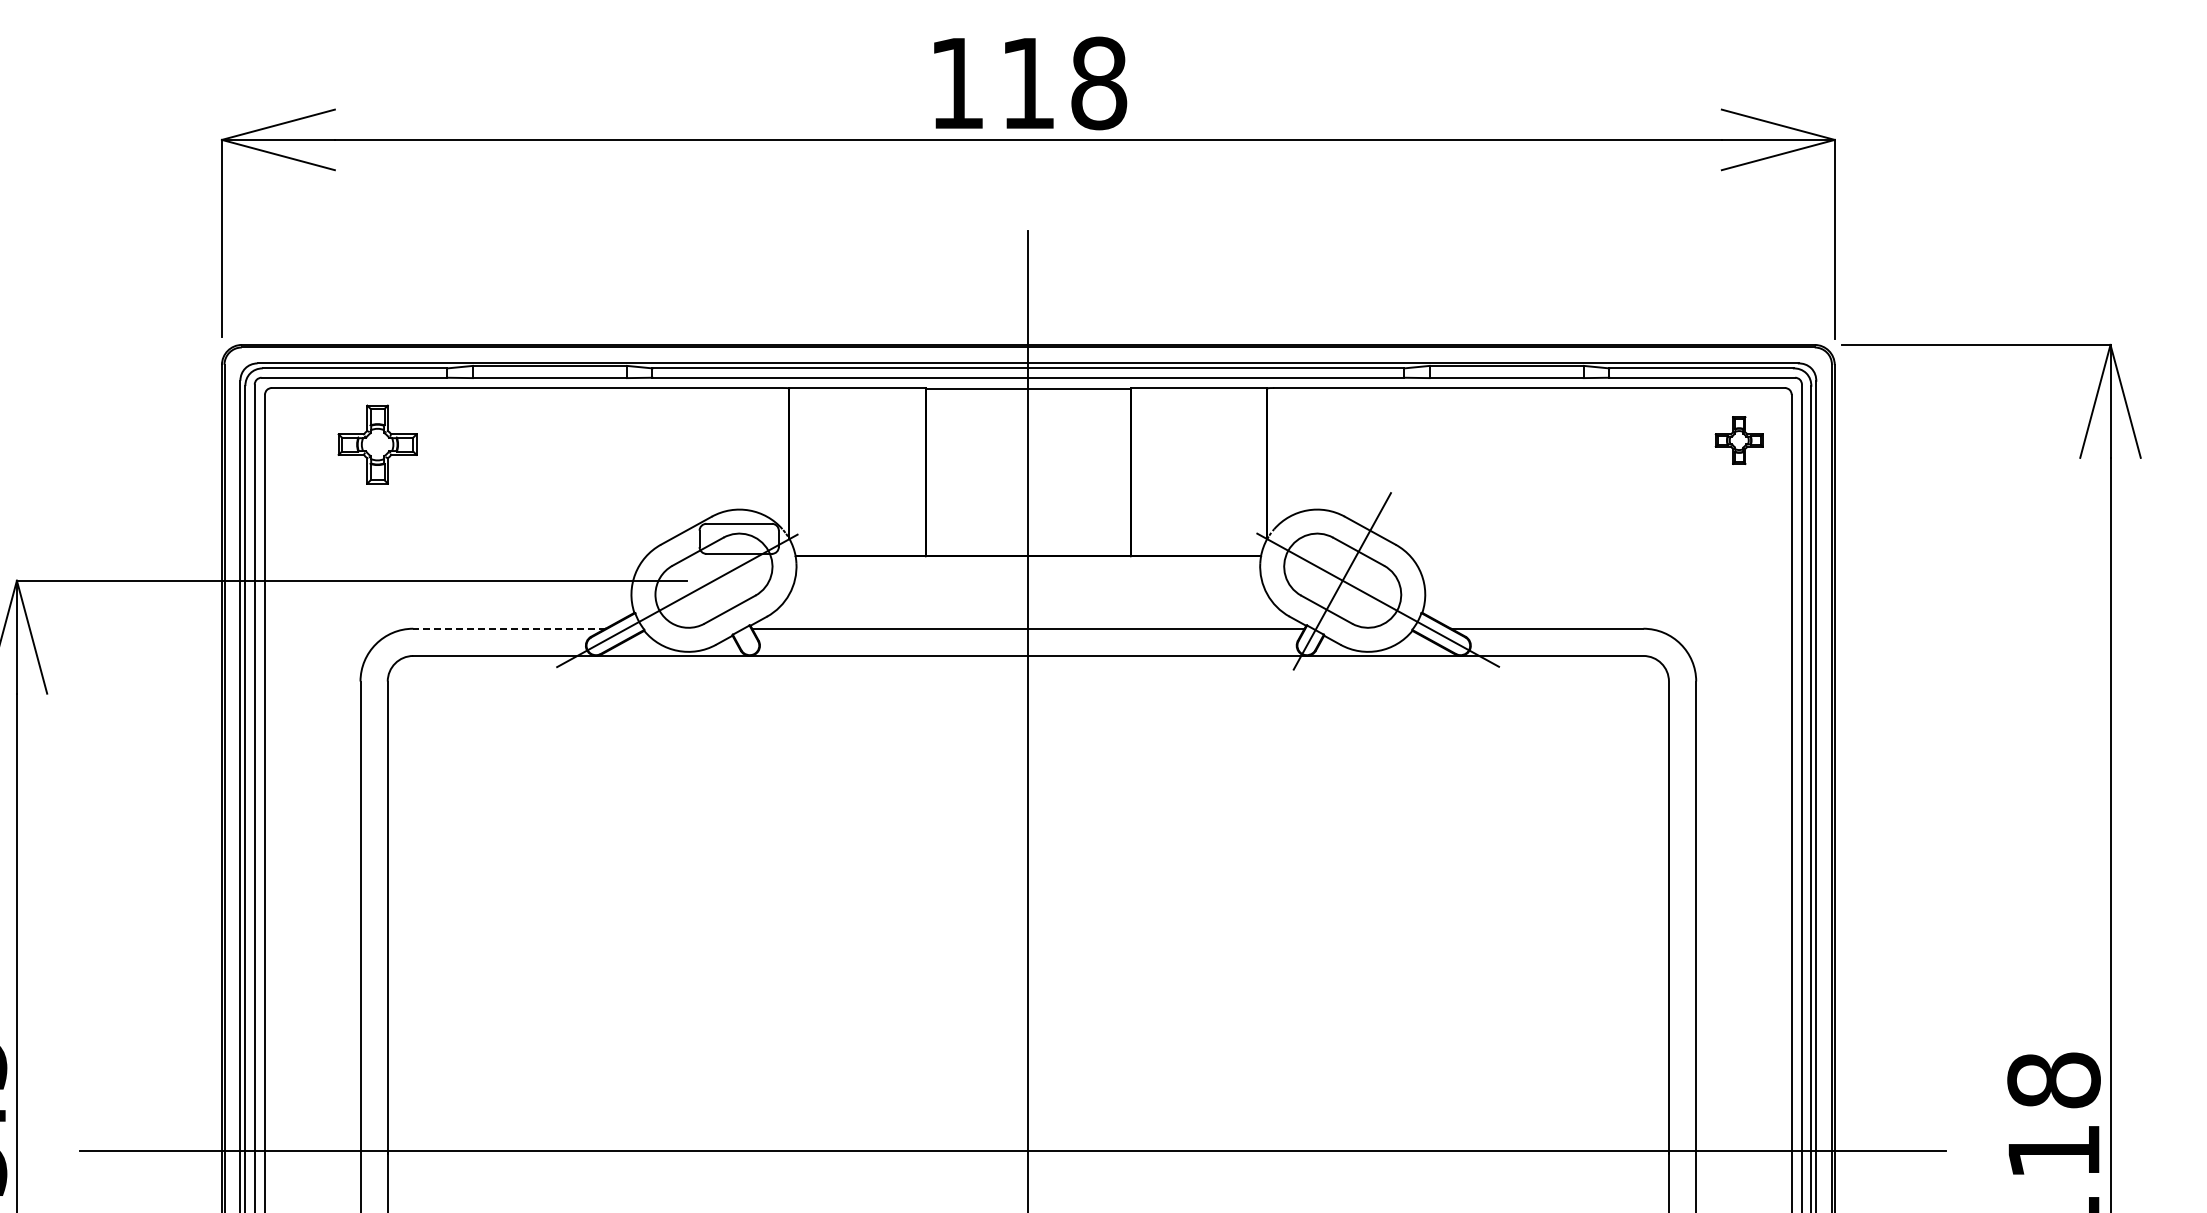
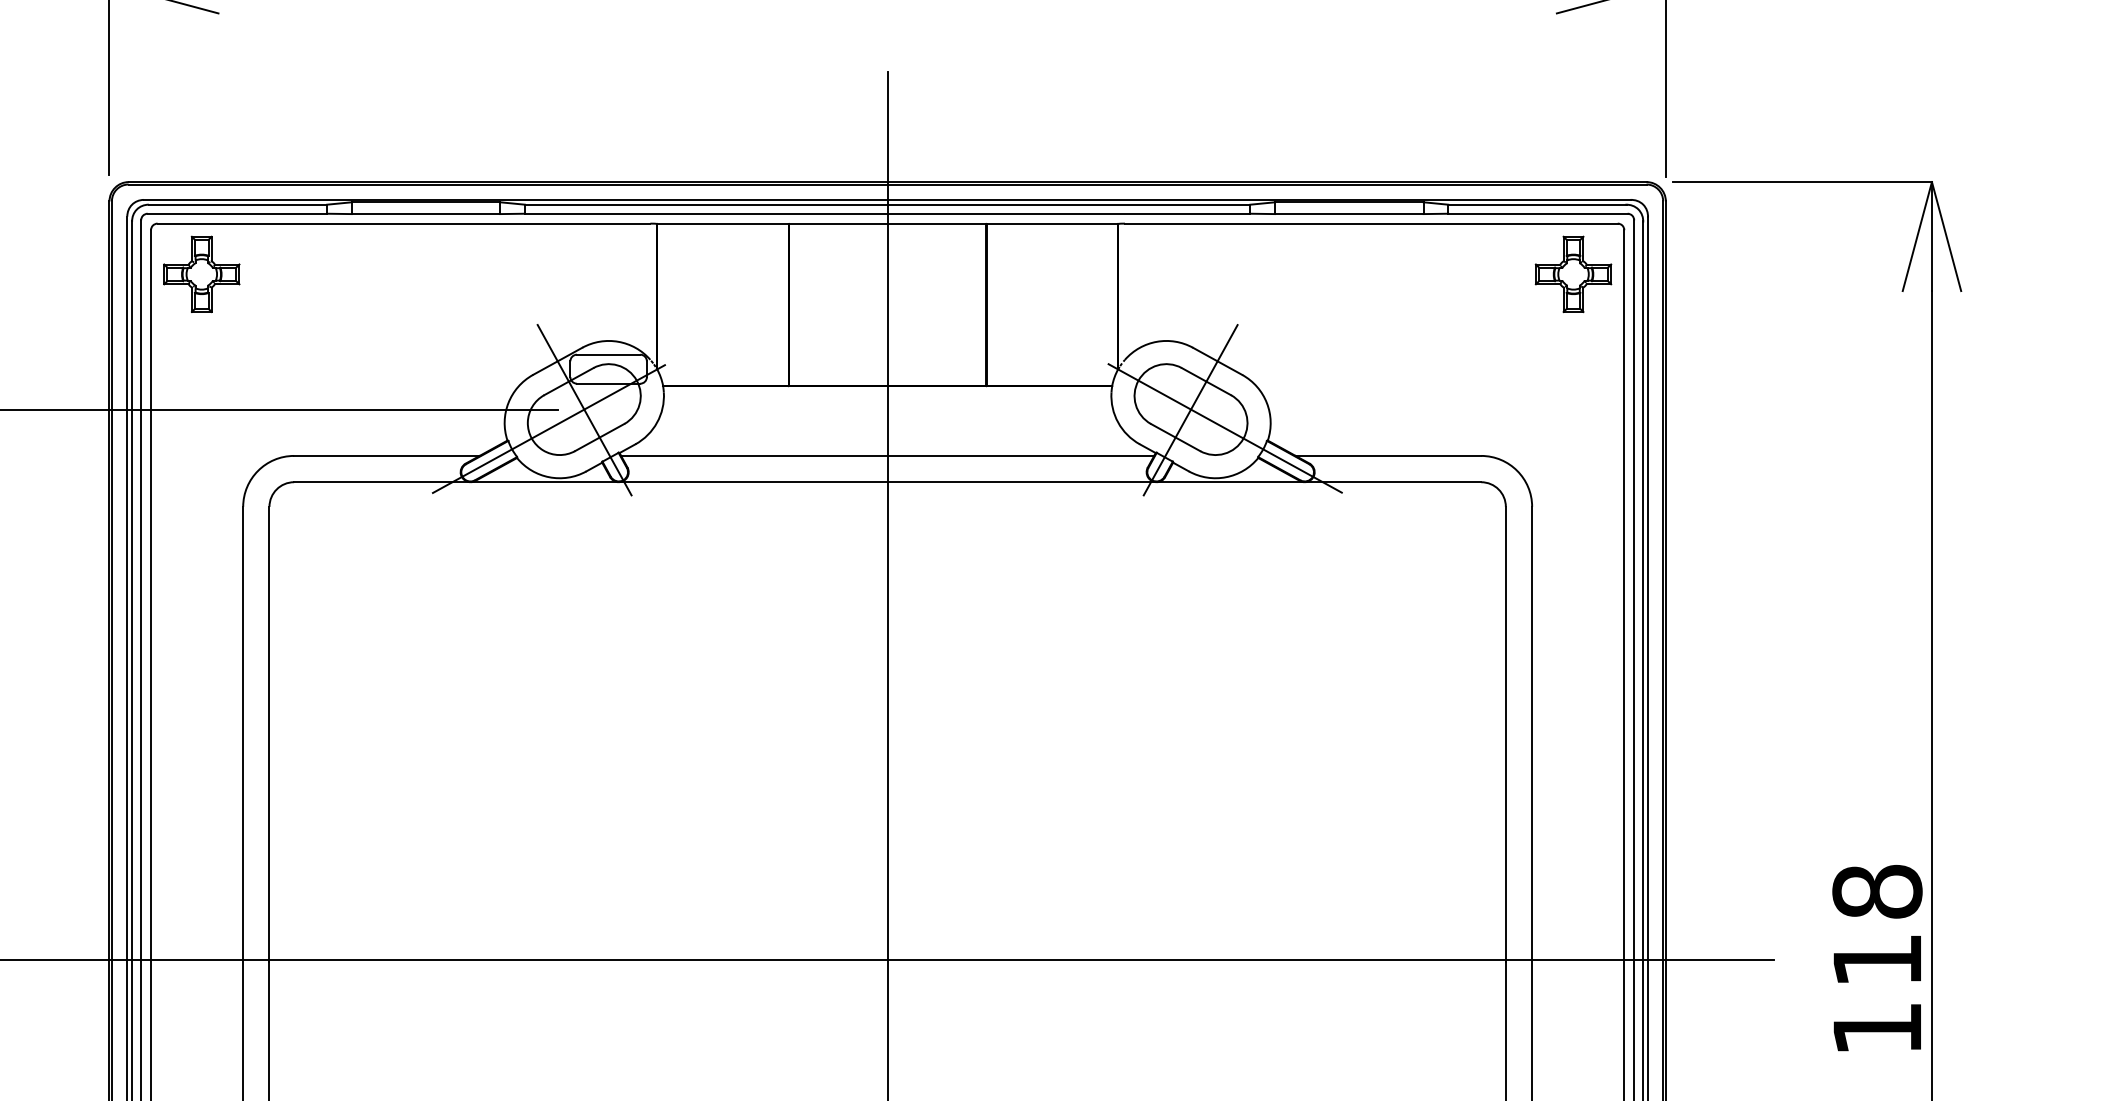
part: (1739, 440) -> (1573, 274), size x1.67
part: (377, 444) -> (201, 274), moved
line: (713, 581) -> (583, 410), added
line: (508, 628) -> (386, 455), dashed -> solid

